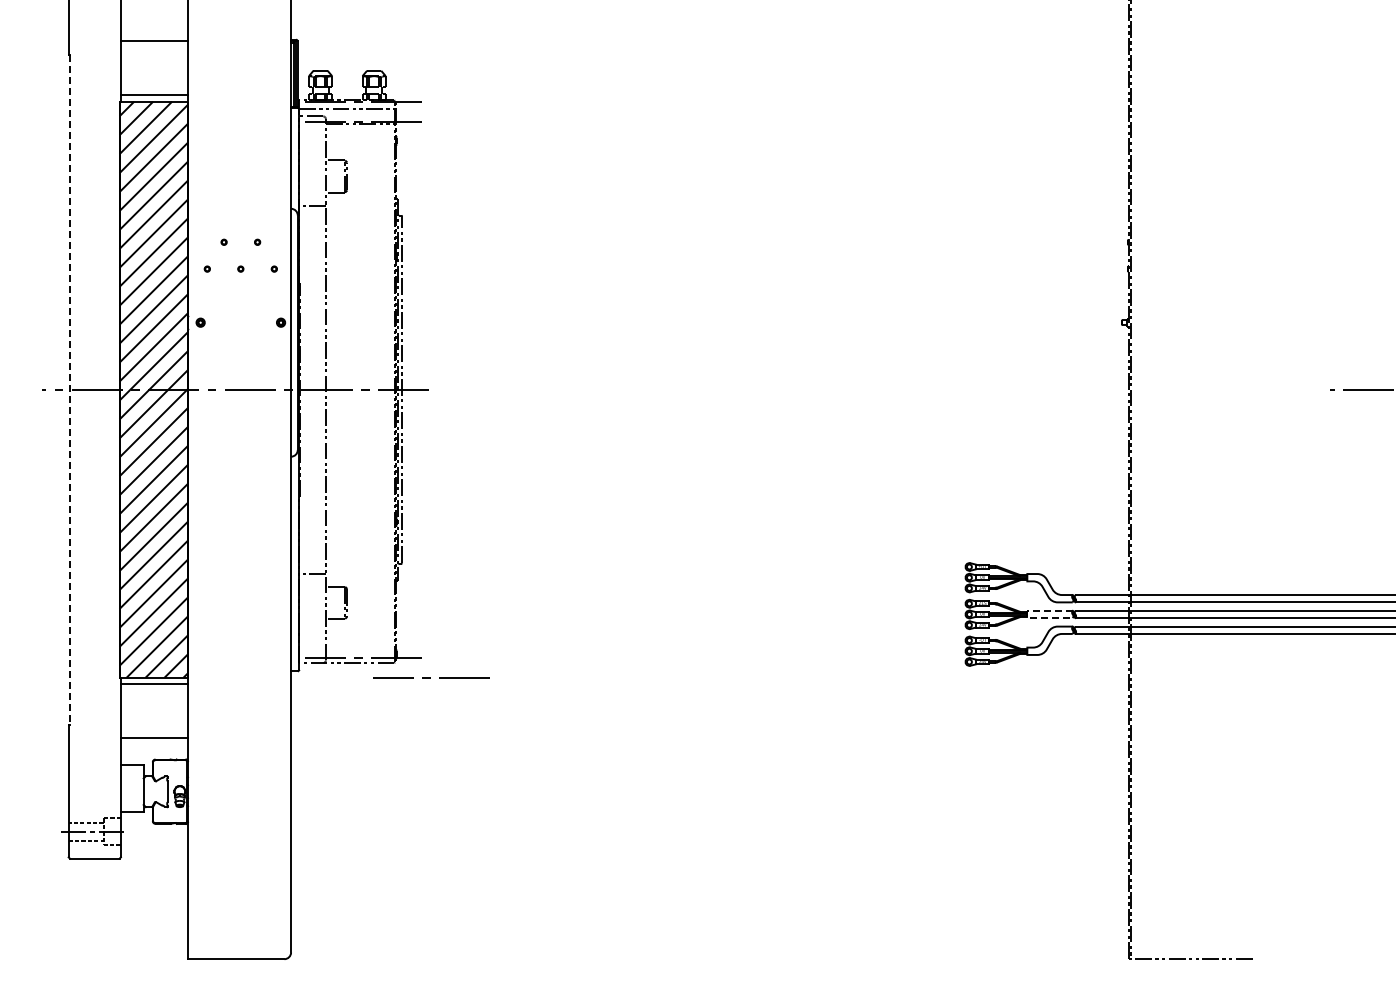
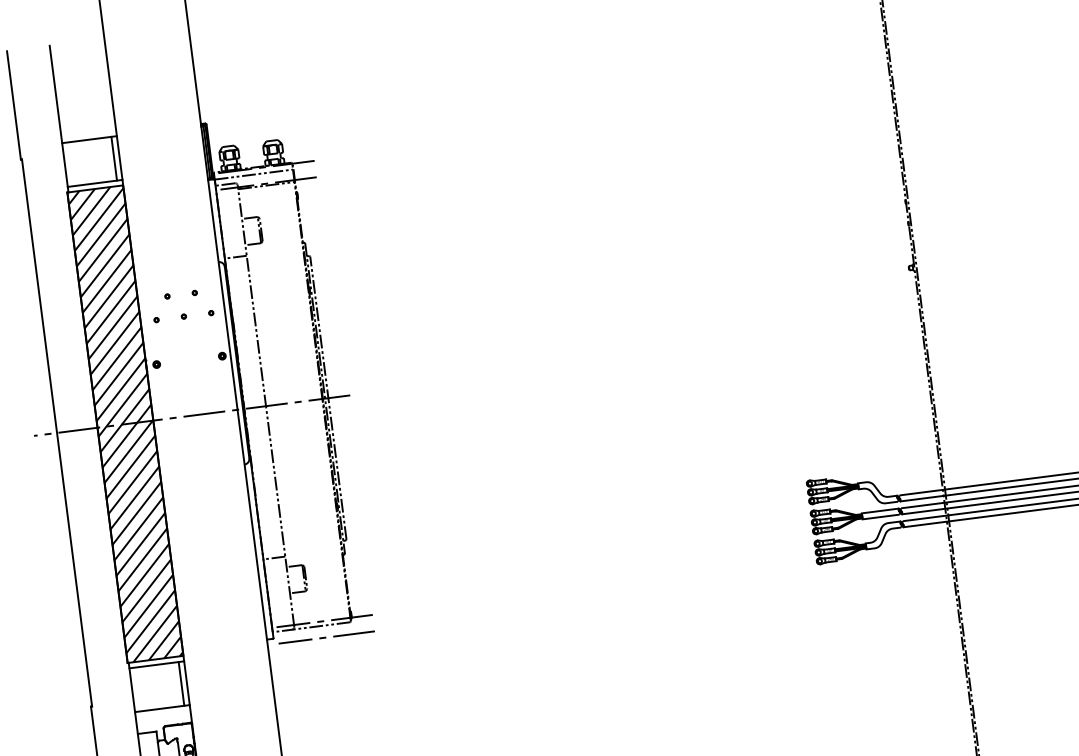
line: (181, 67) -> (114, 158), added
line: (70, 389) -> (57, 432), dashed -> solid
line: (1027, 614) -> (862, 516), dashed -> solid
line: (430, 677) -> (325, 637), moved
line: (181, 711) -> (181, 684), added

